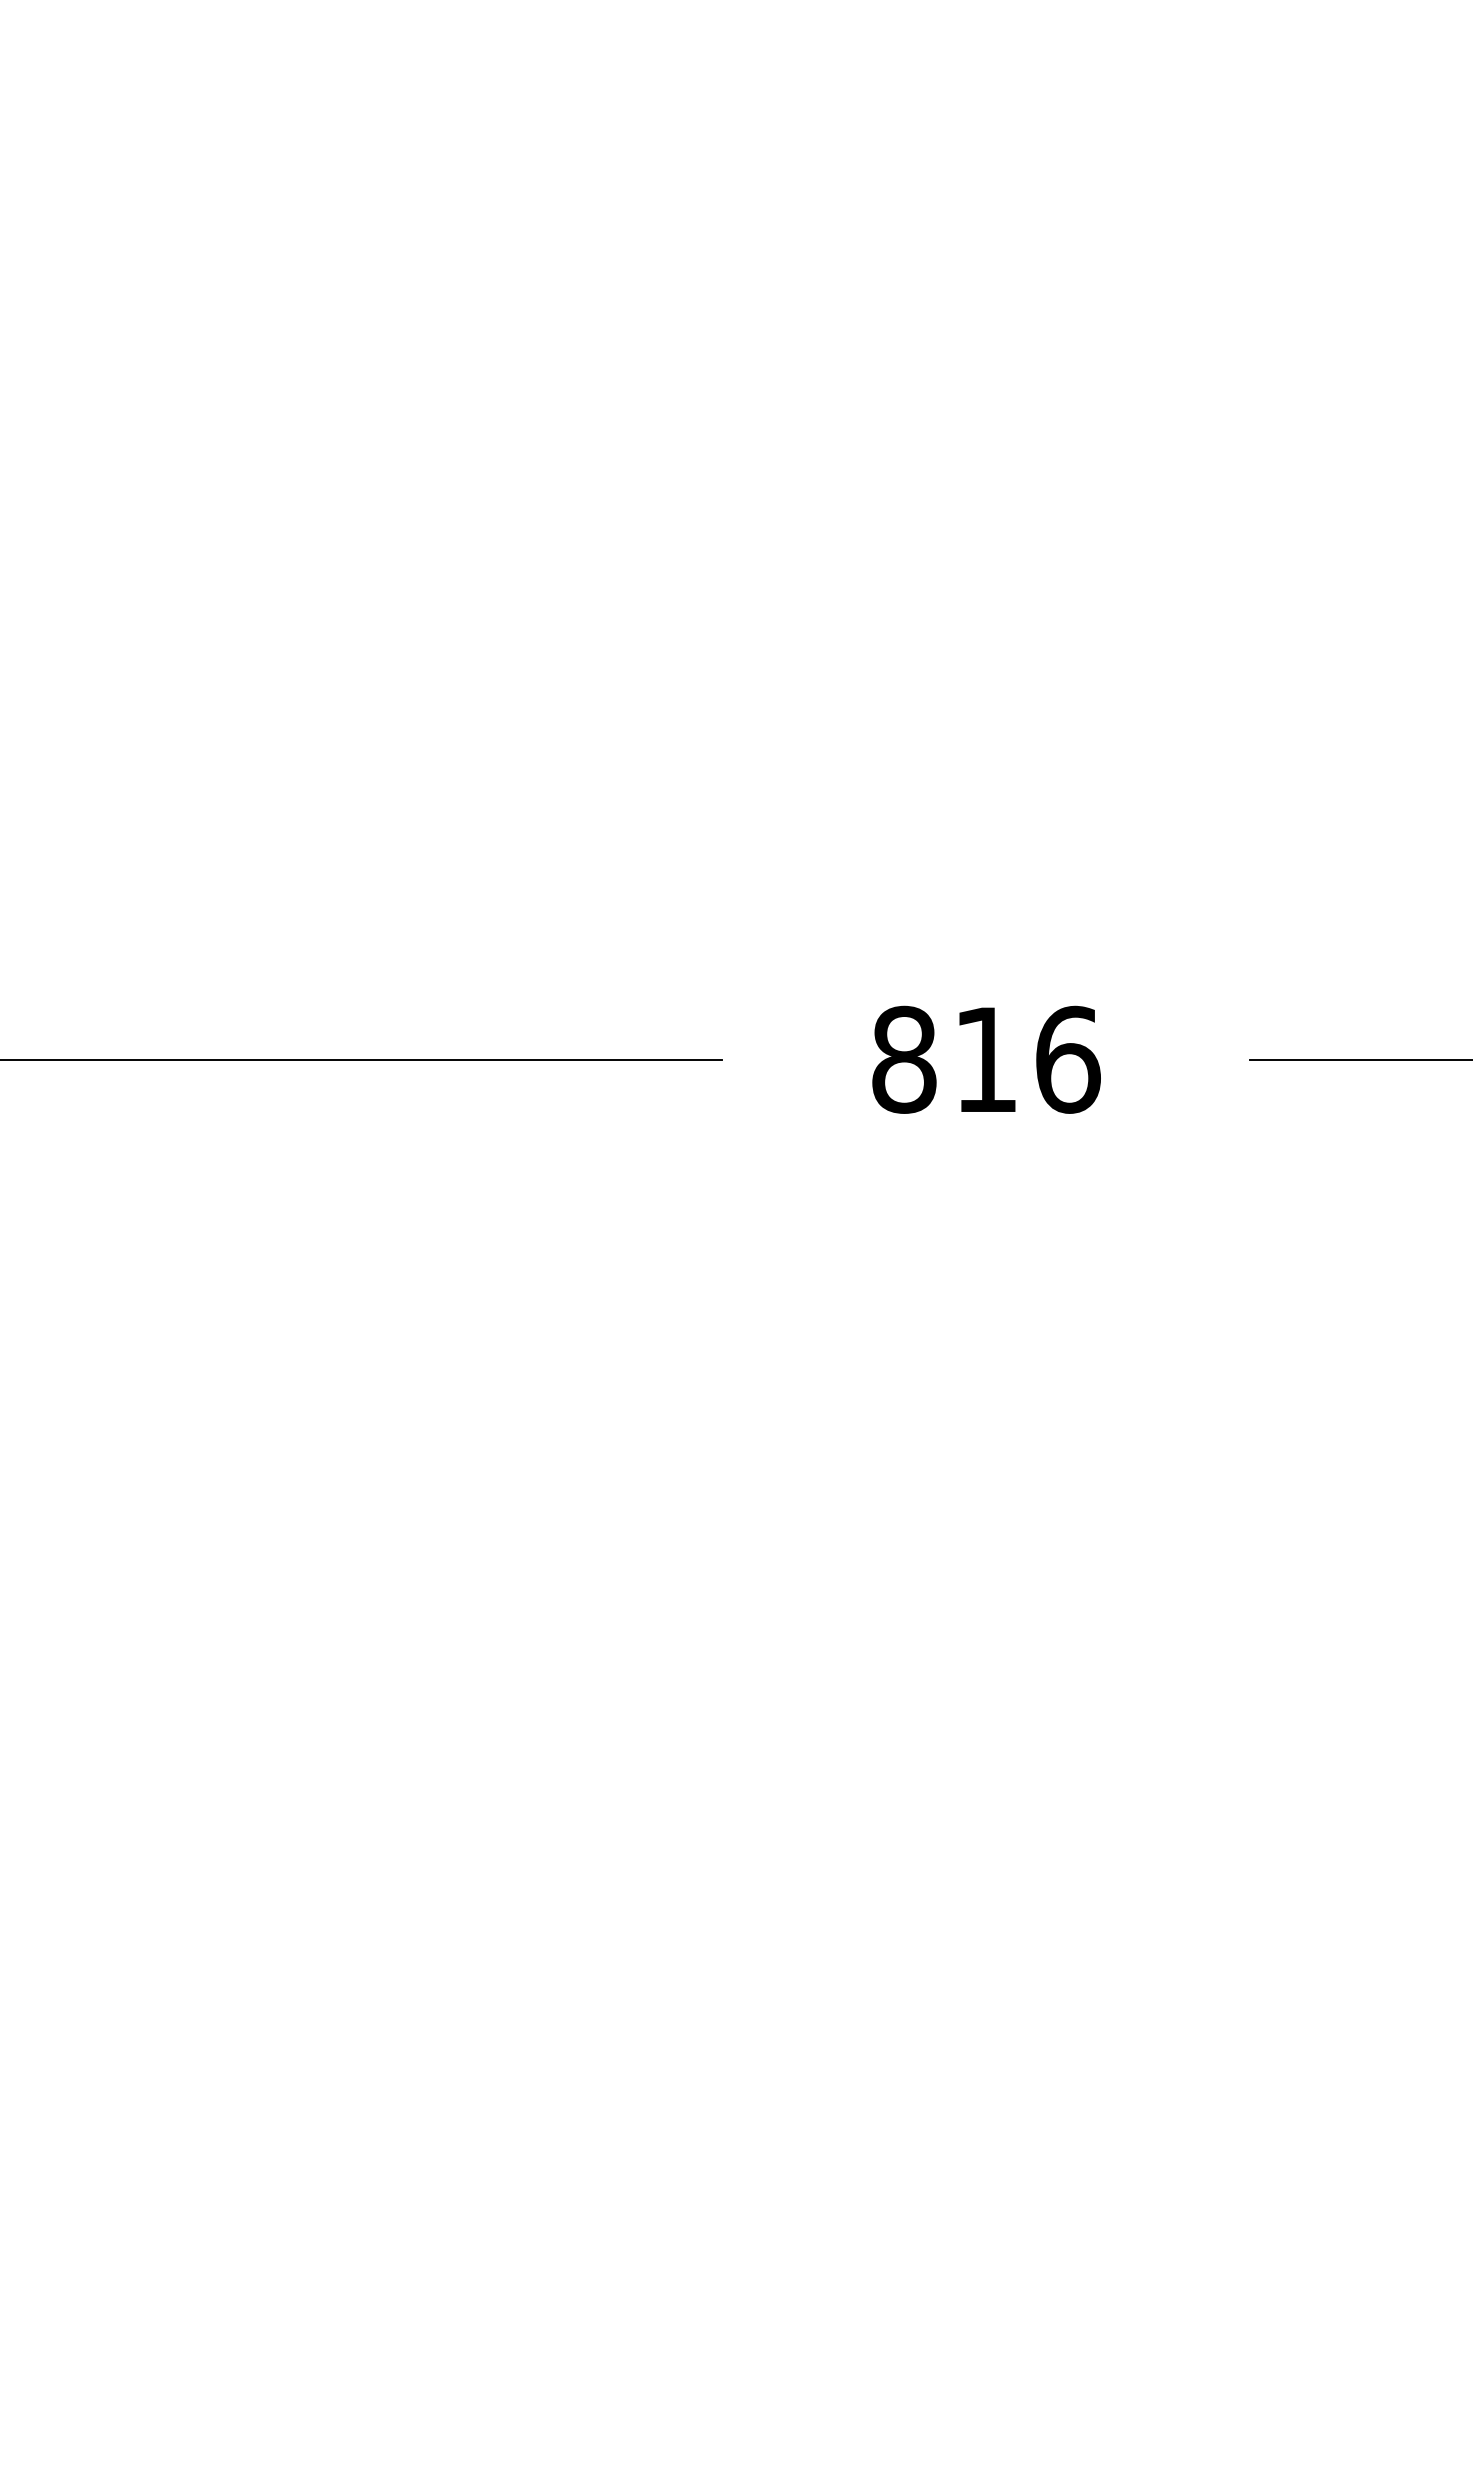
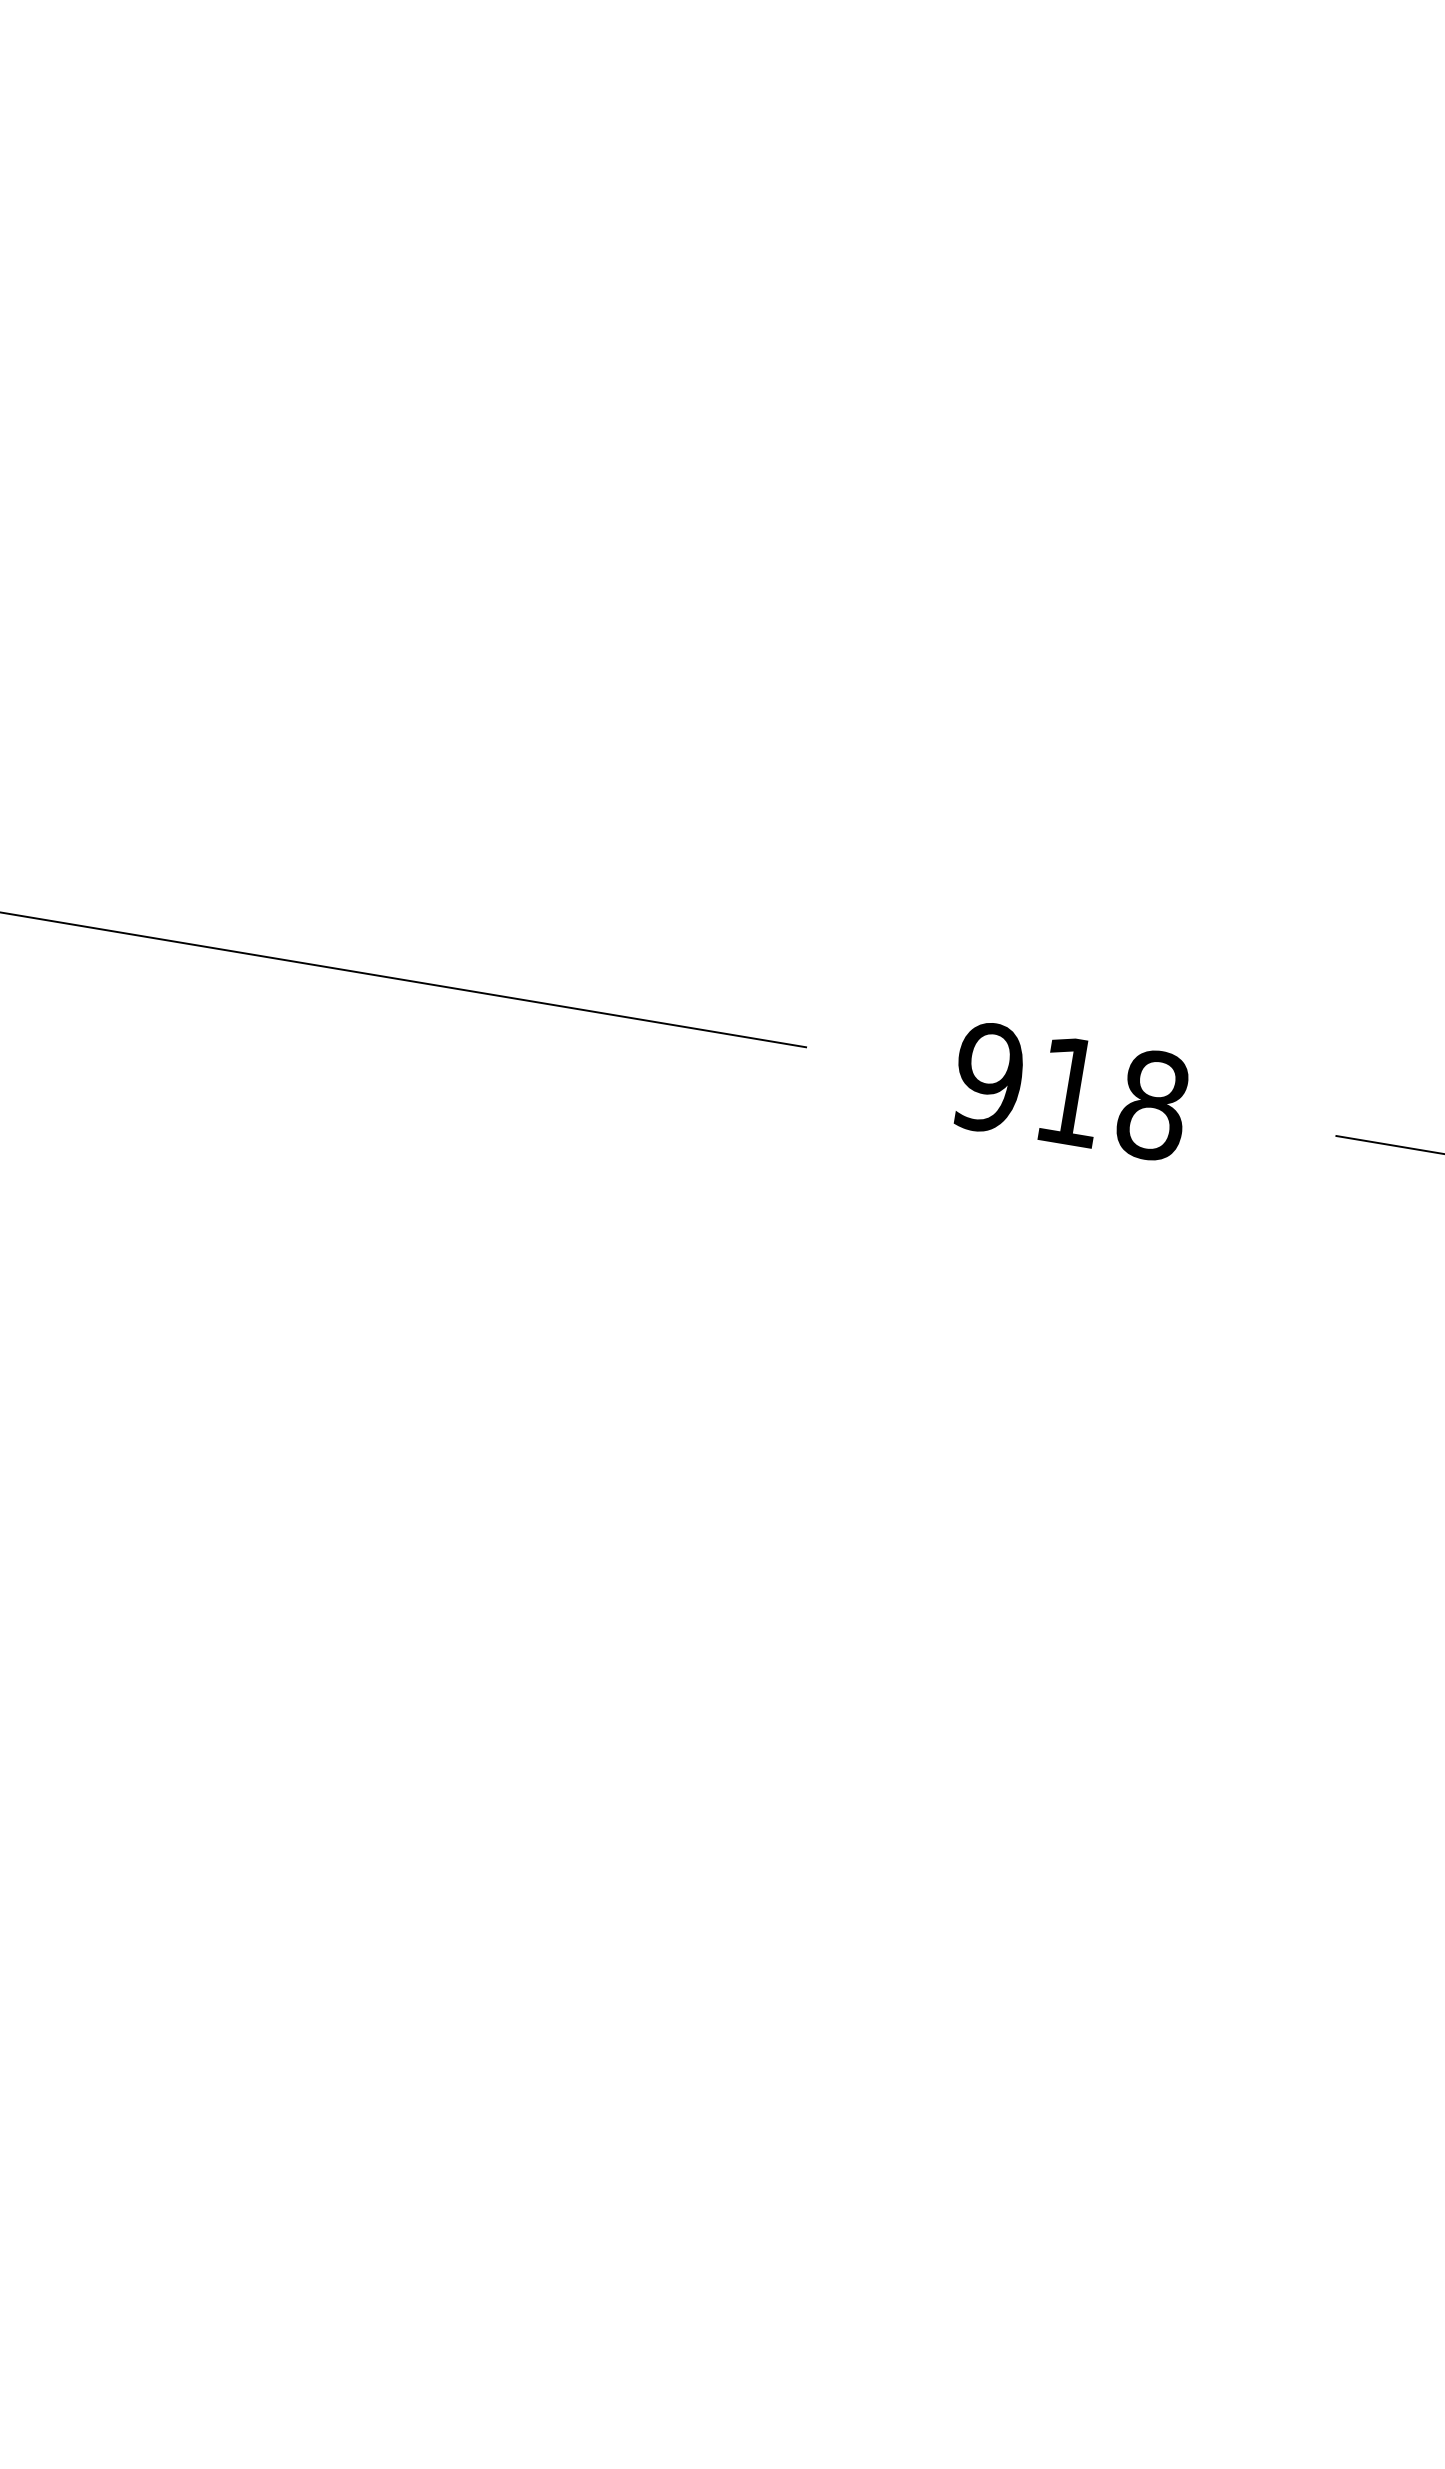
text: (985, 1059) -> (1070, 1091), 816 -> 918

